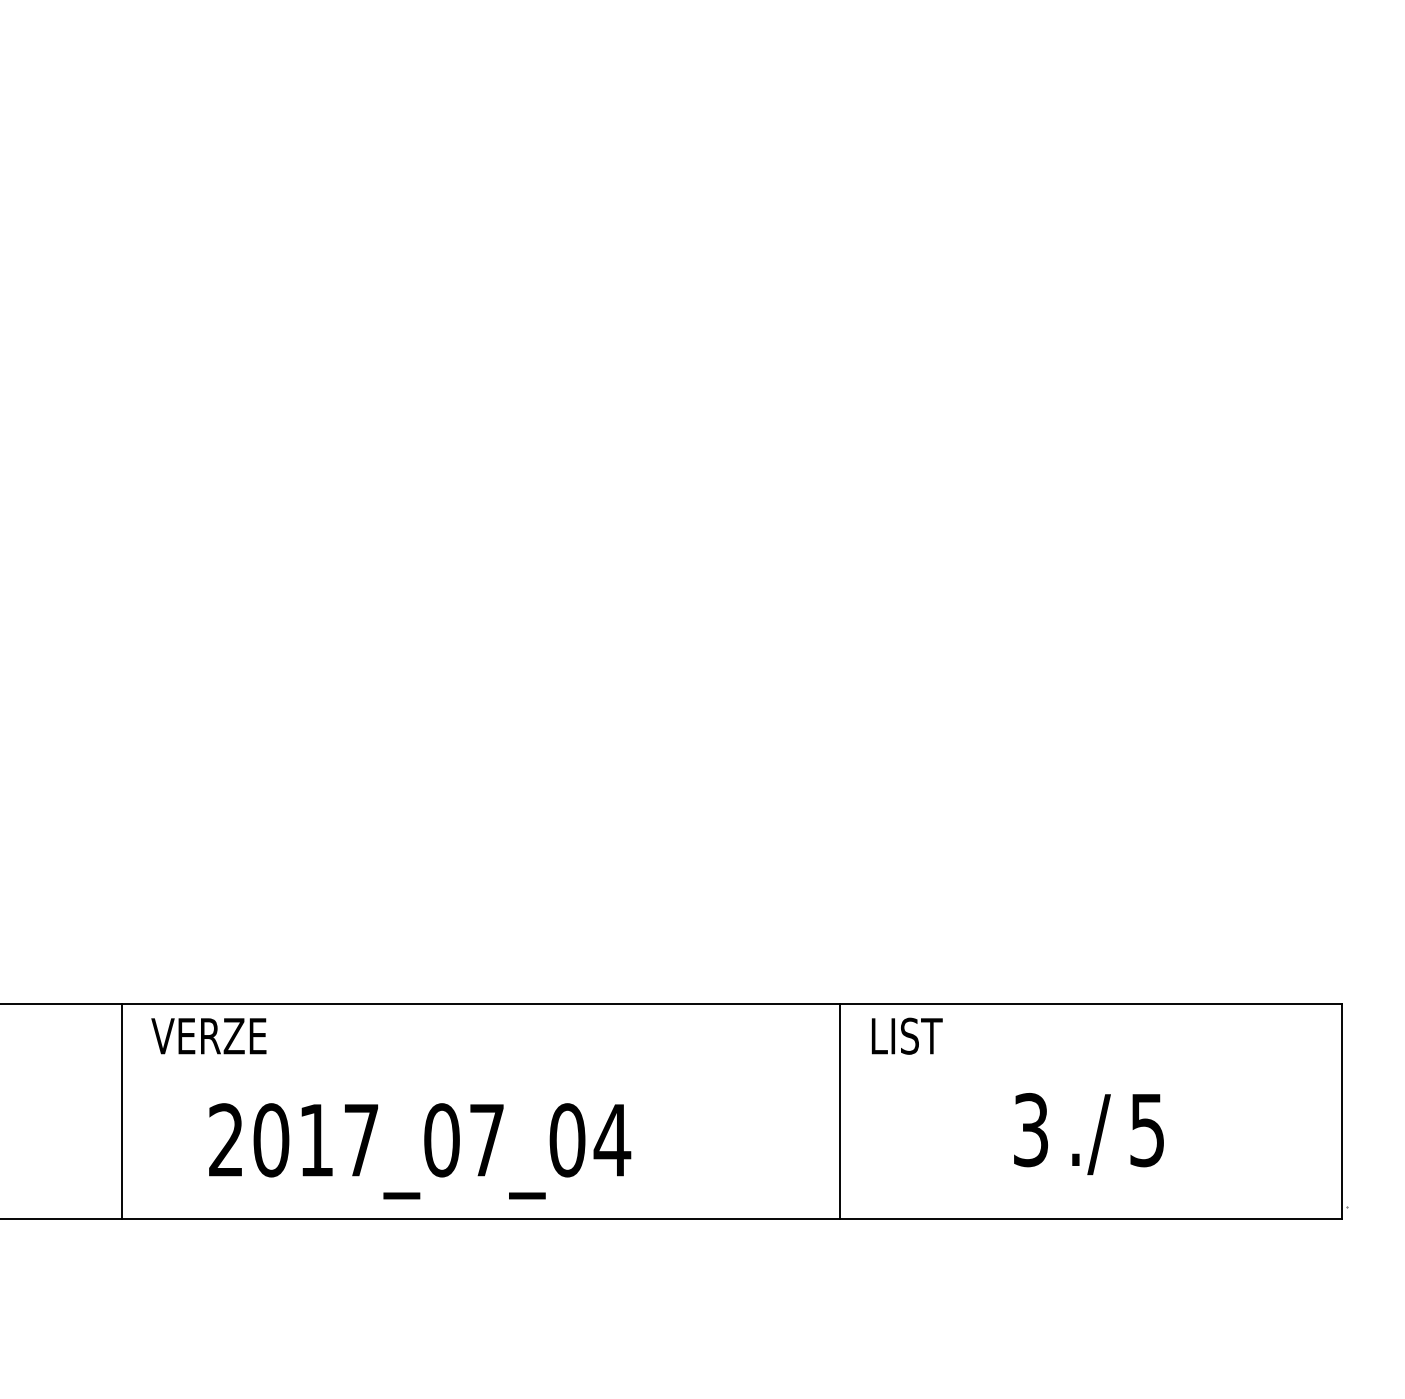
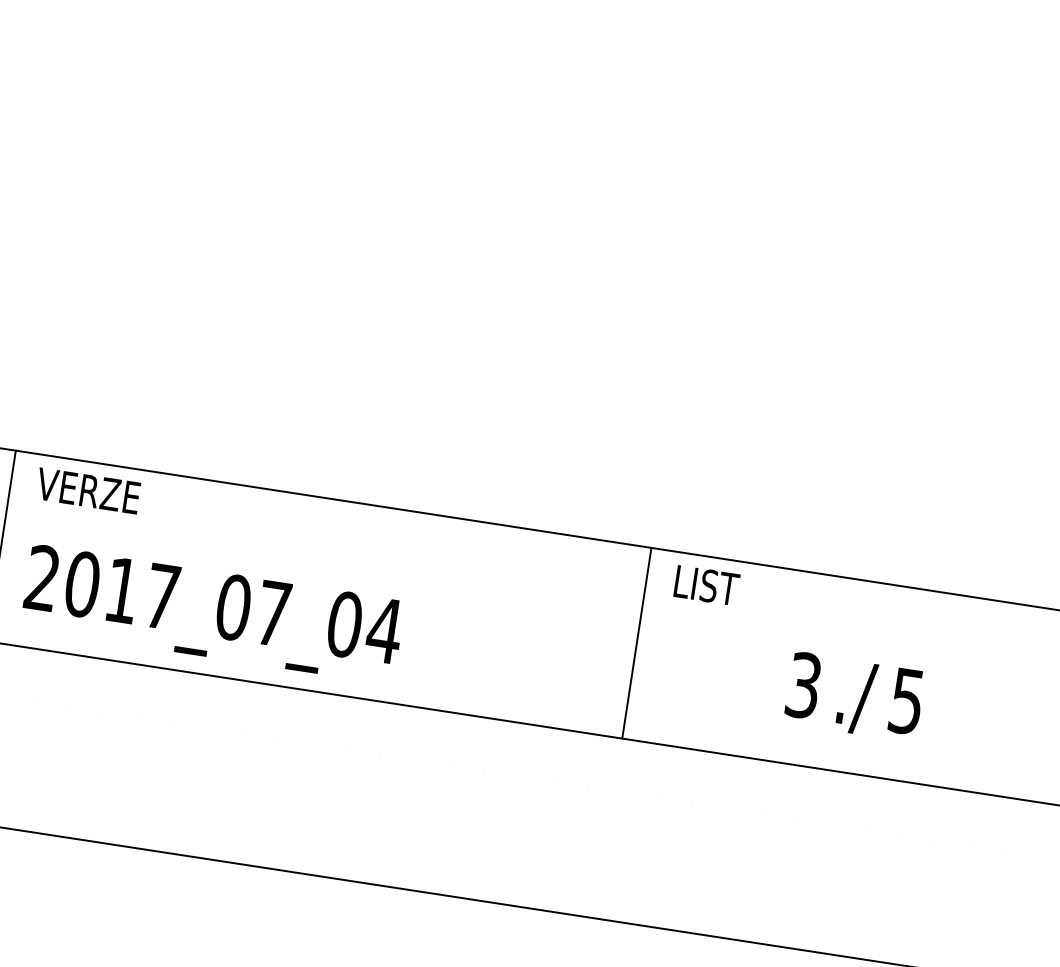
text: (420, 1151) -> (213, 614), moved

